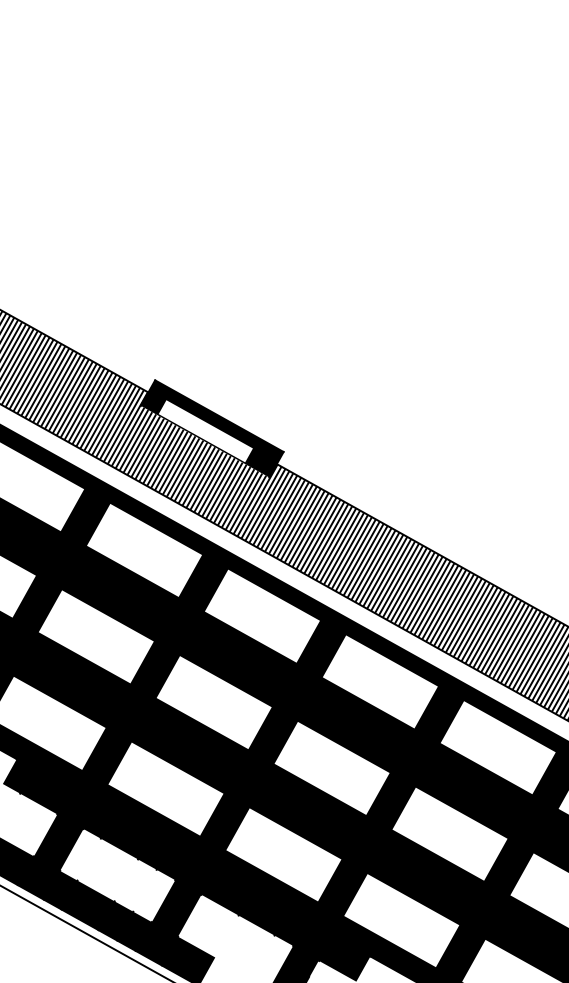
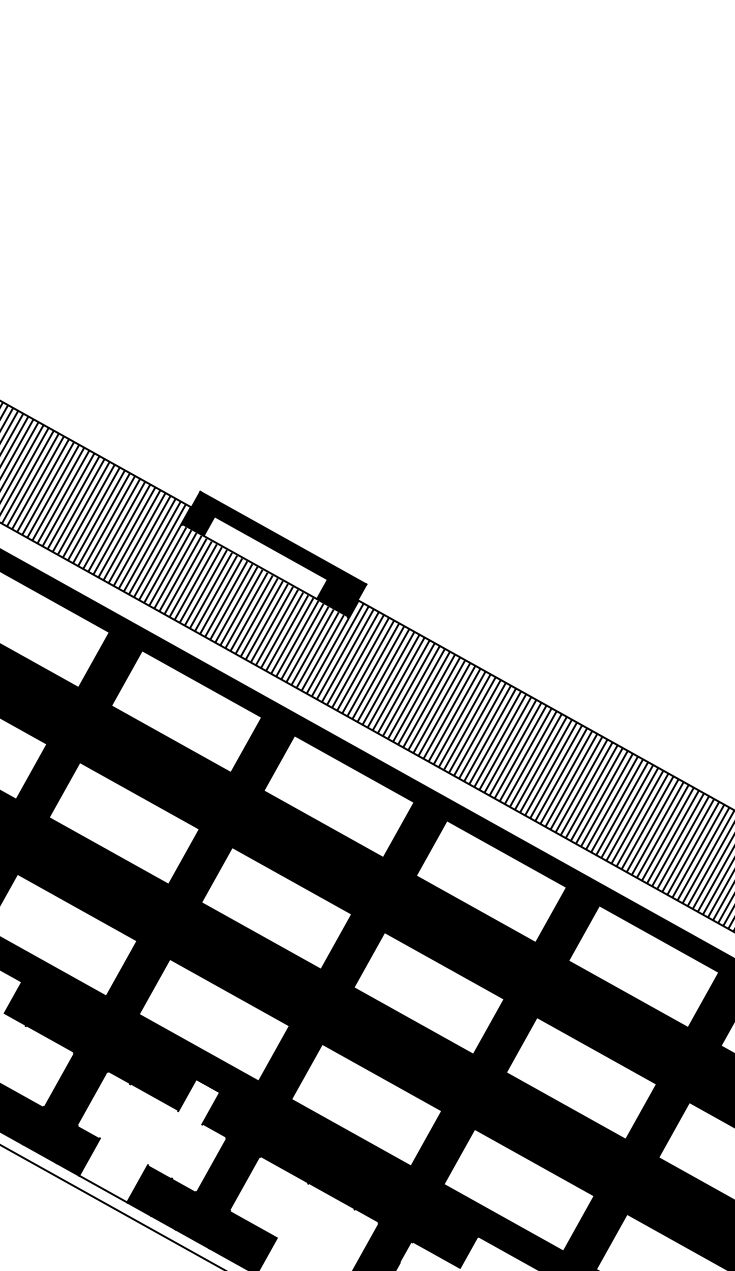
fill: (154, 852) -> (199, 1101), removed
fill: (87, 905) -> (113, 1170), removed

